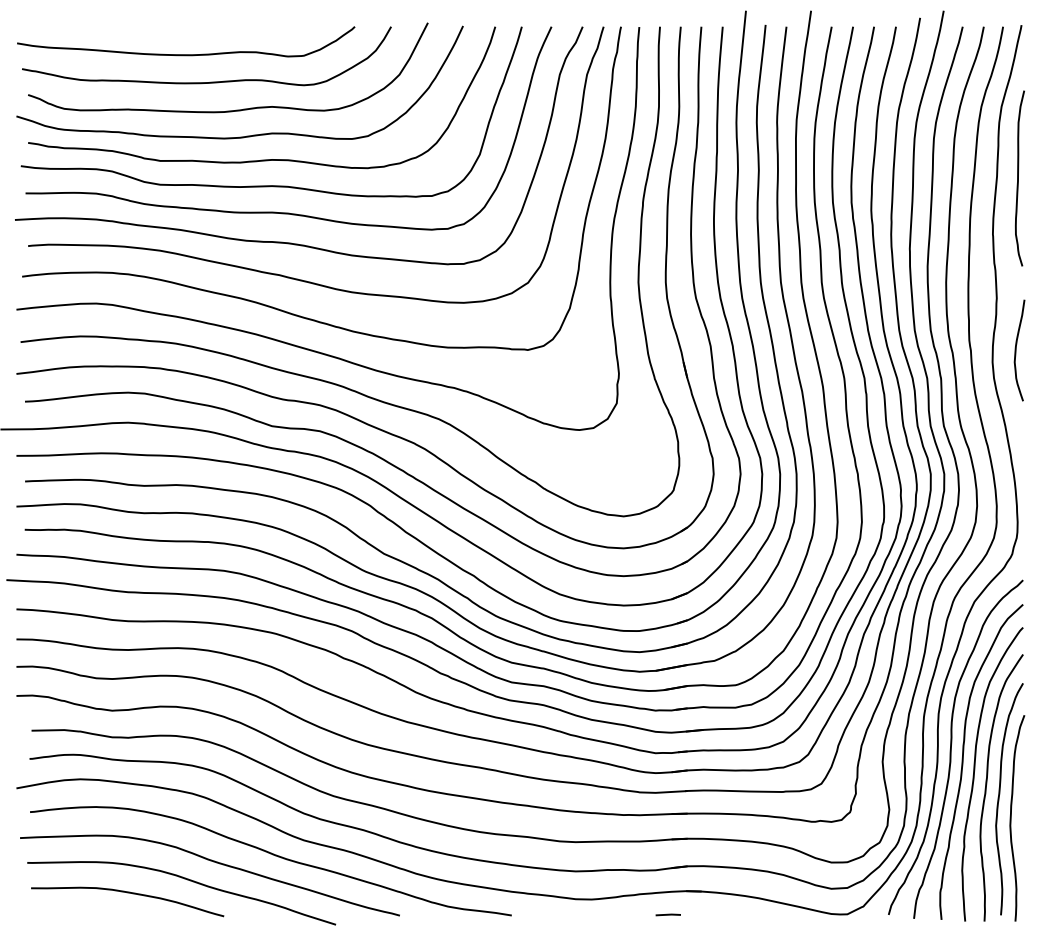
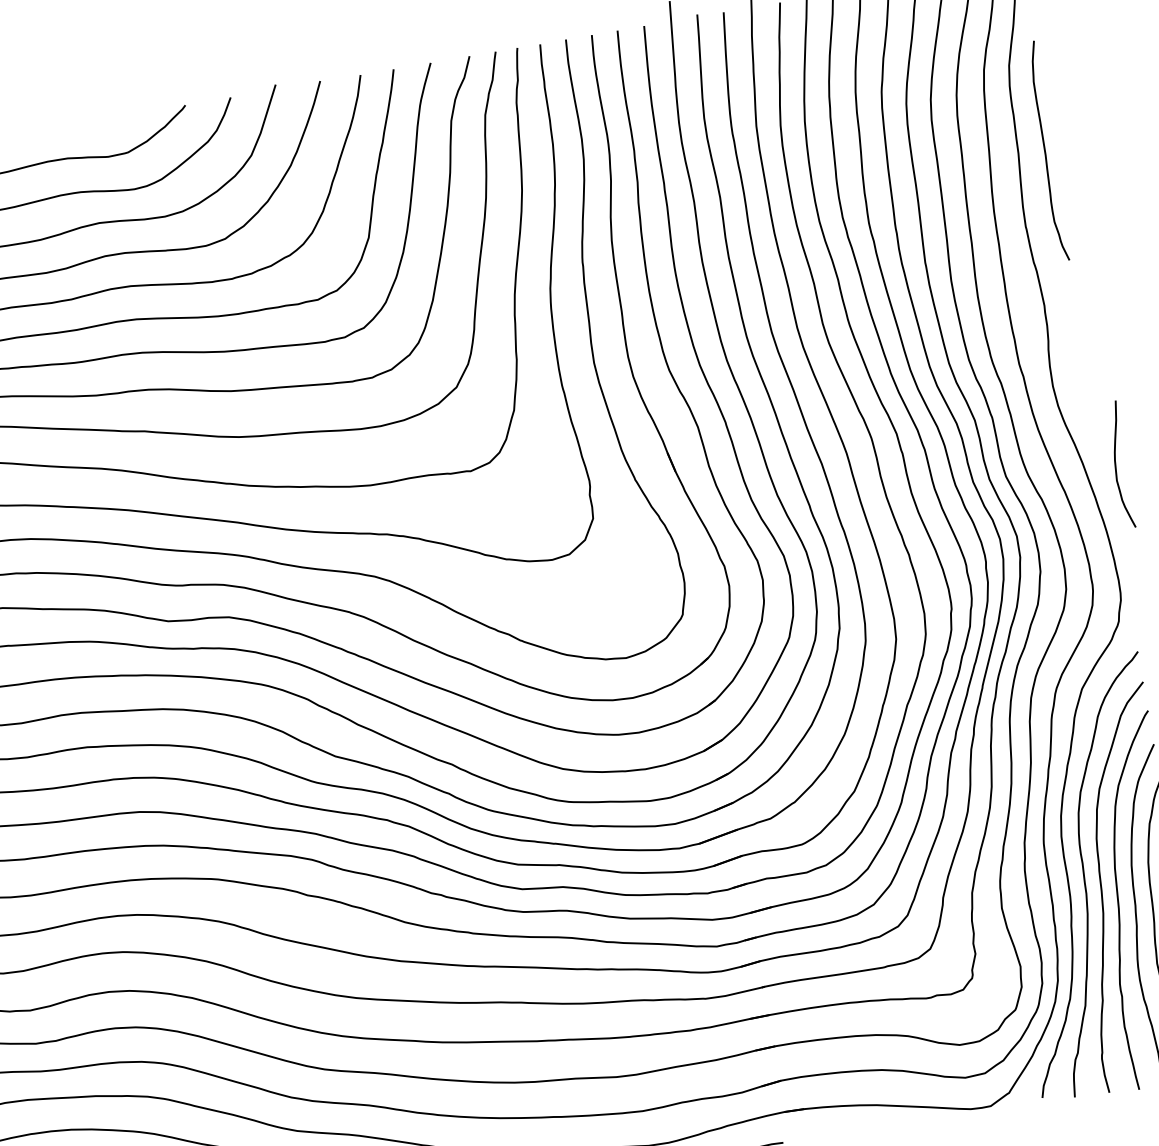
curve: (1016, 350) -> (1116, 465), moved

